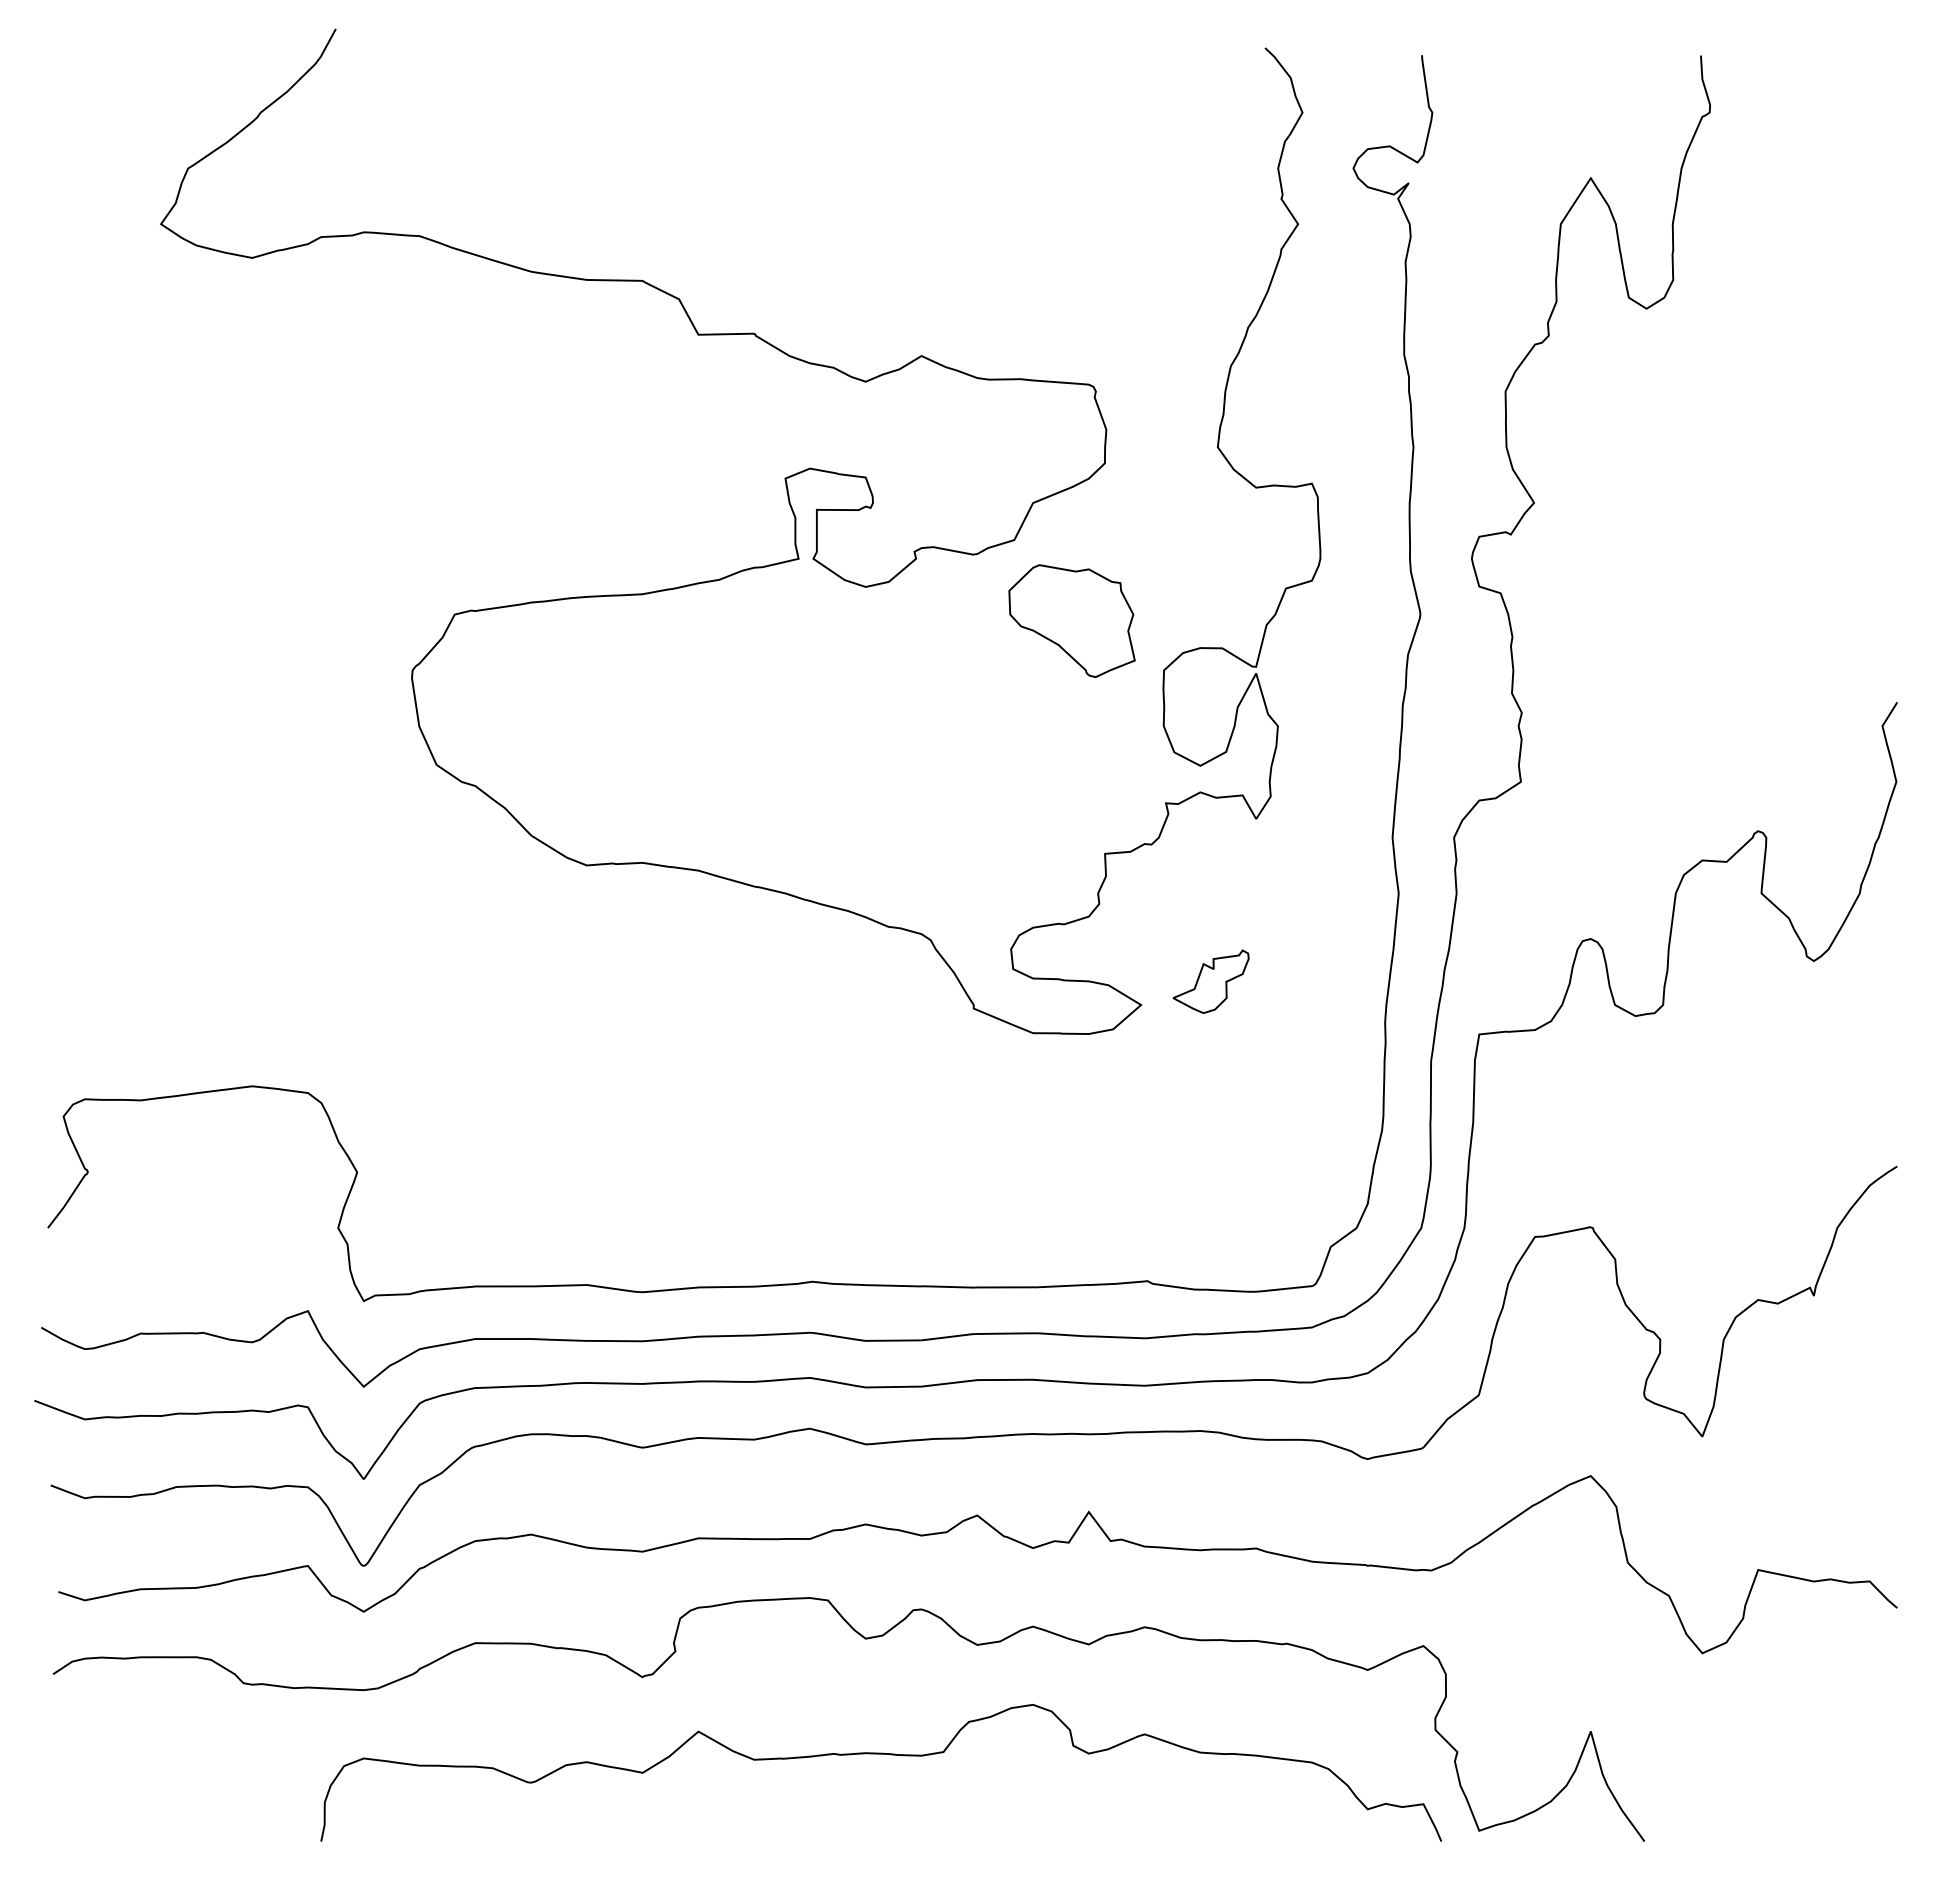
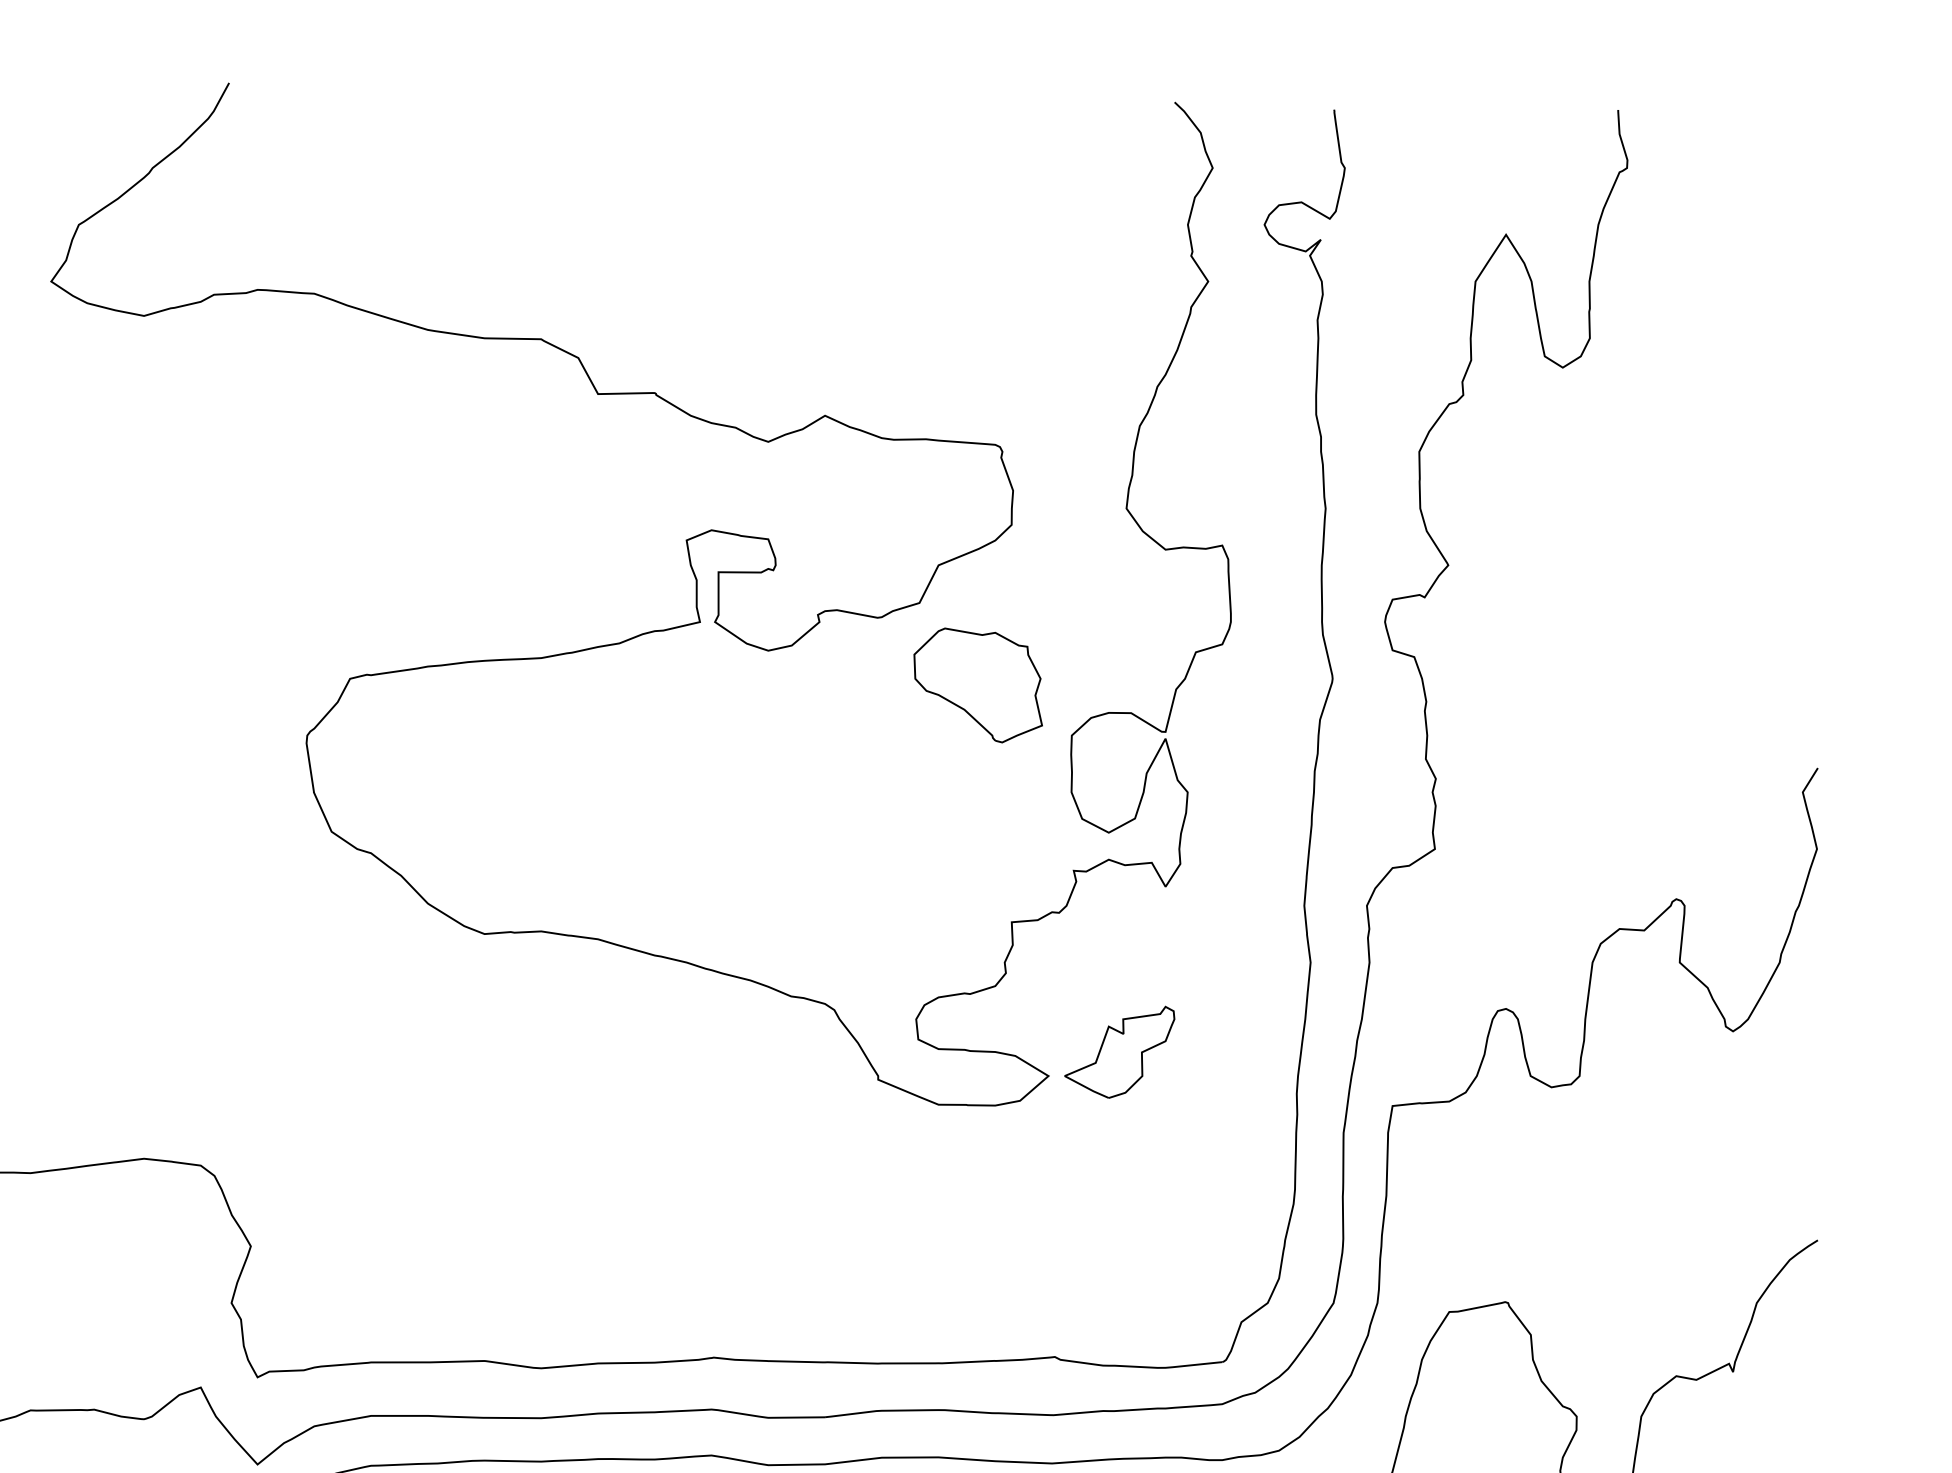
part: (1210, 981) -> (1119, 1052), size x1.43

